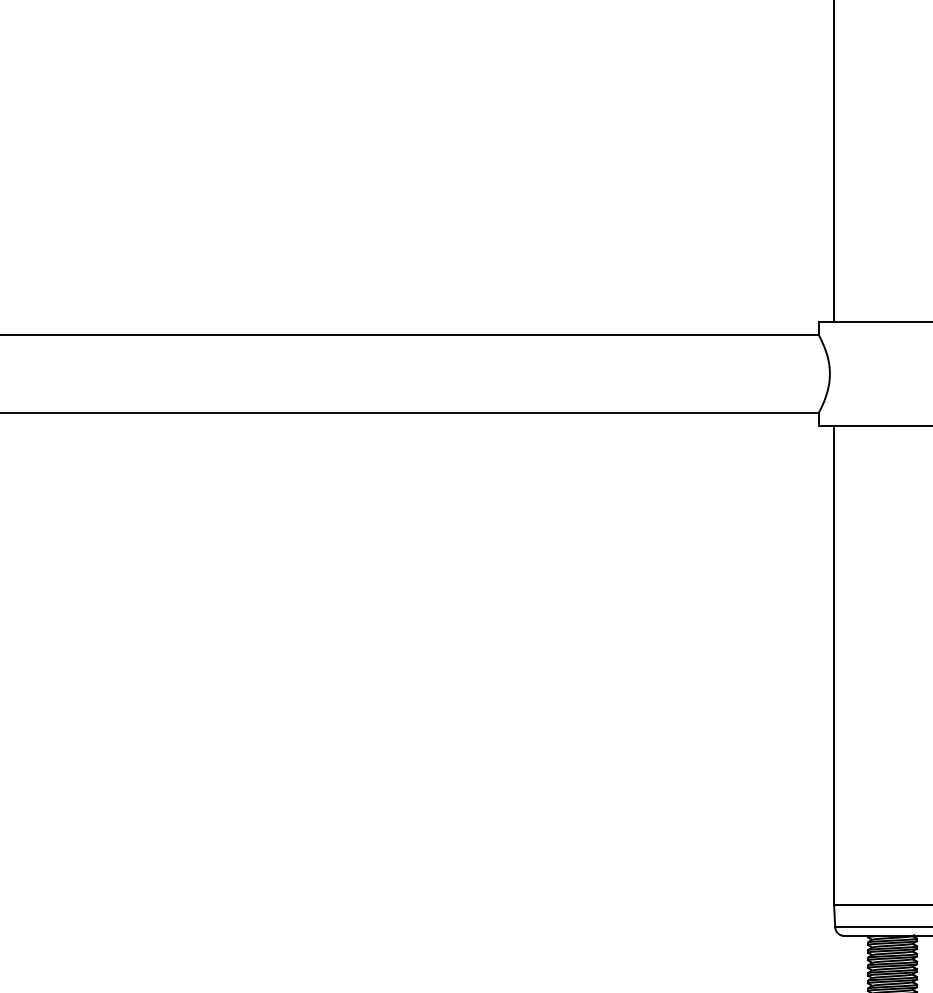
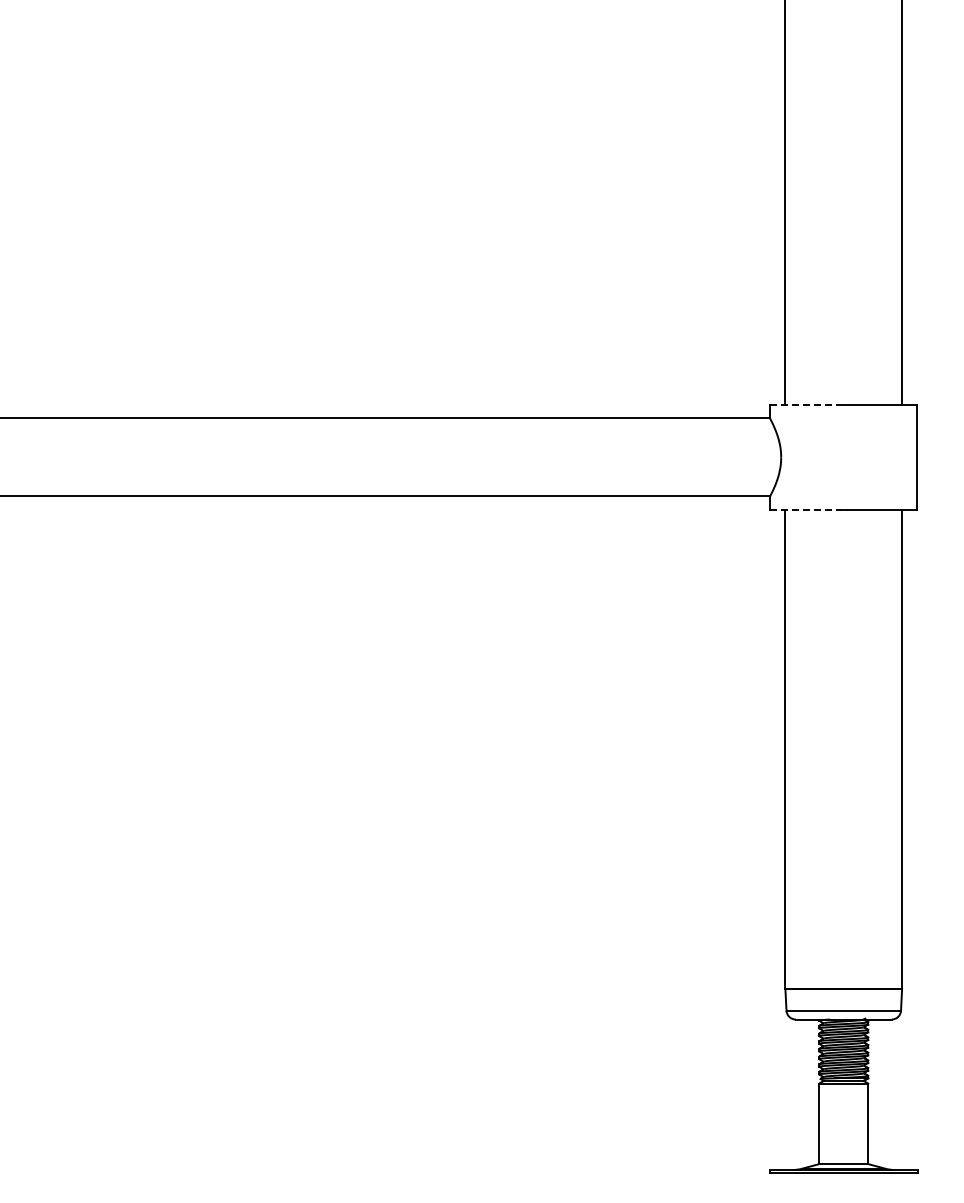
line: (855, 322) -> (806, 405), solid -> dashed
line: (855, 426) -> (806, 509), solid -> dashed

